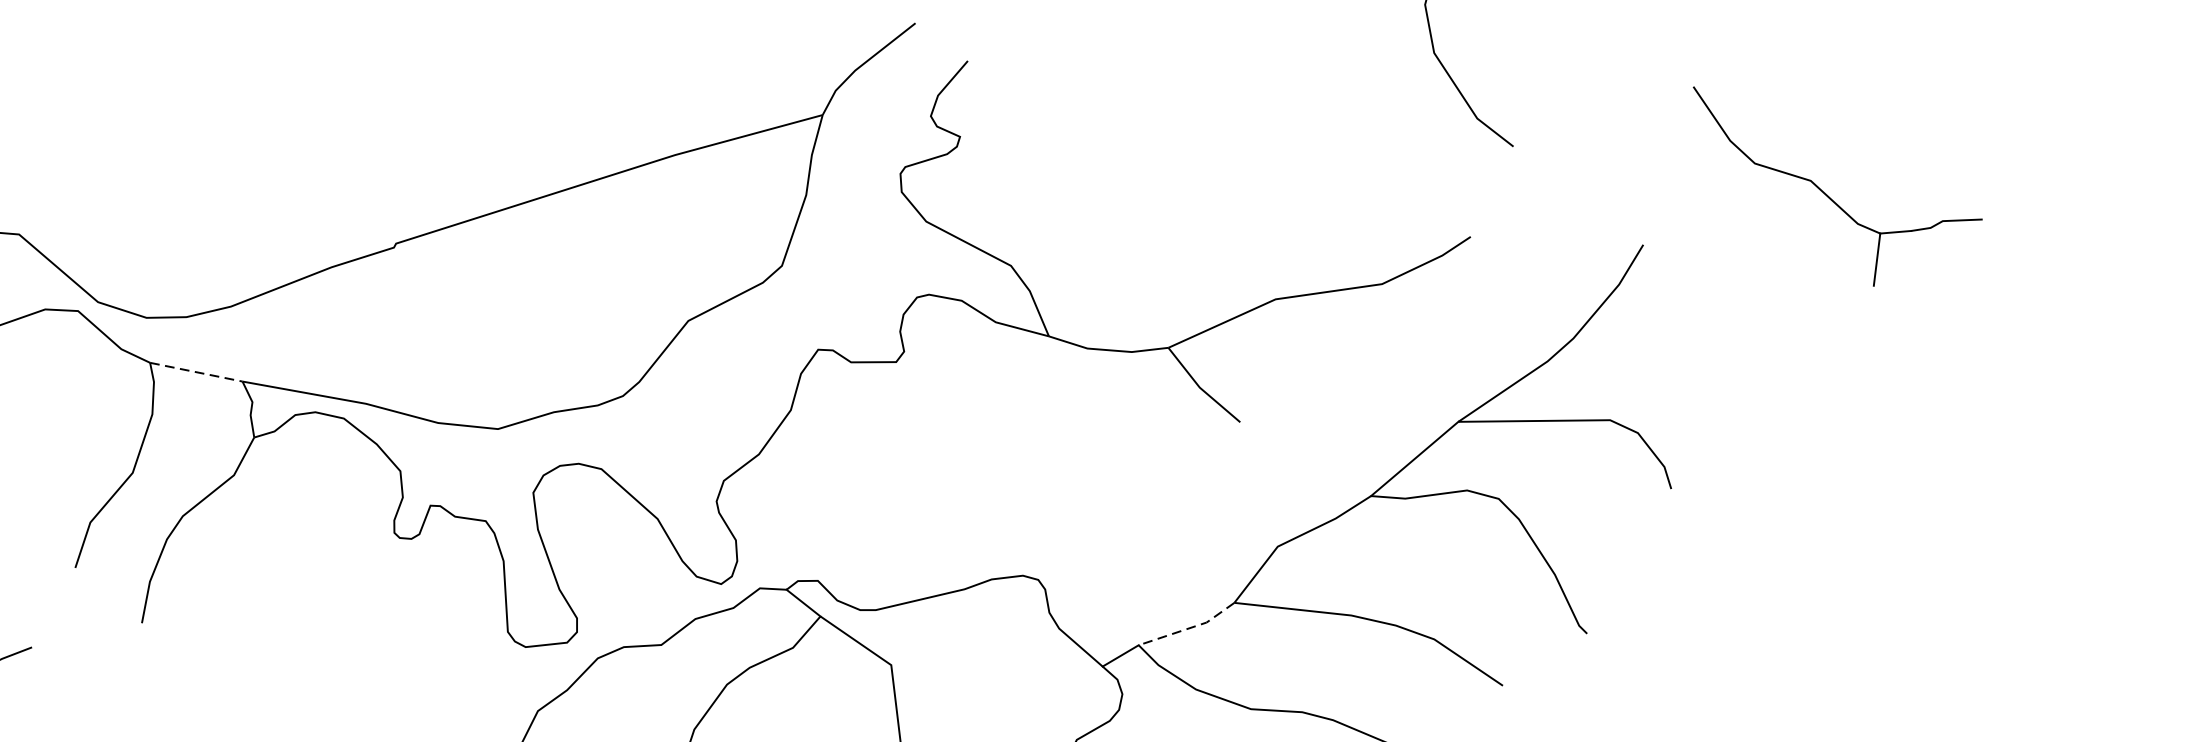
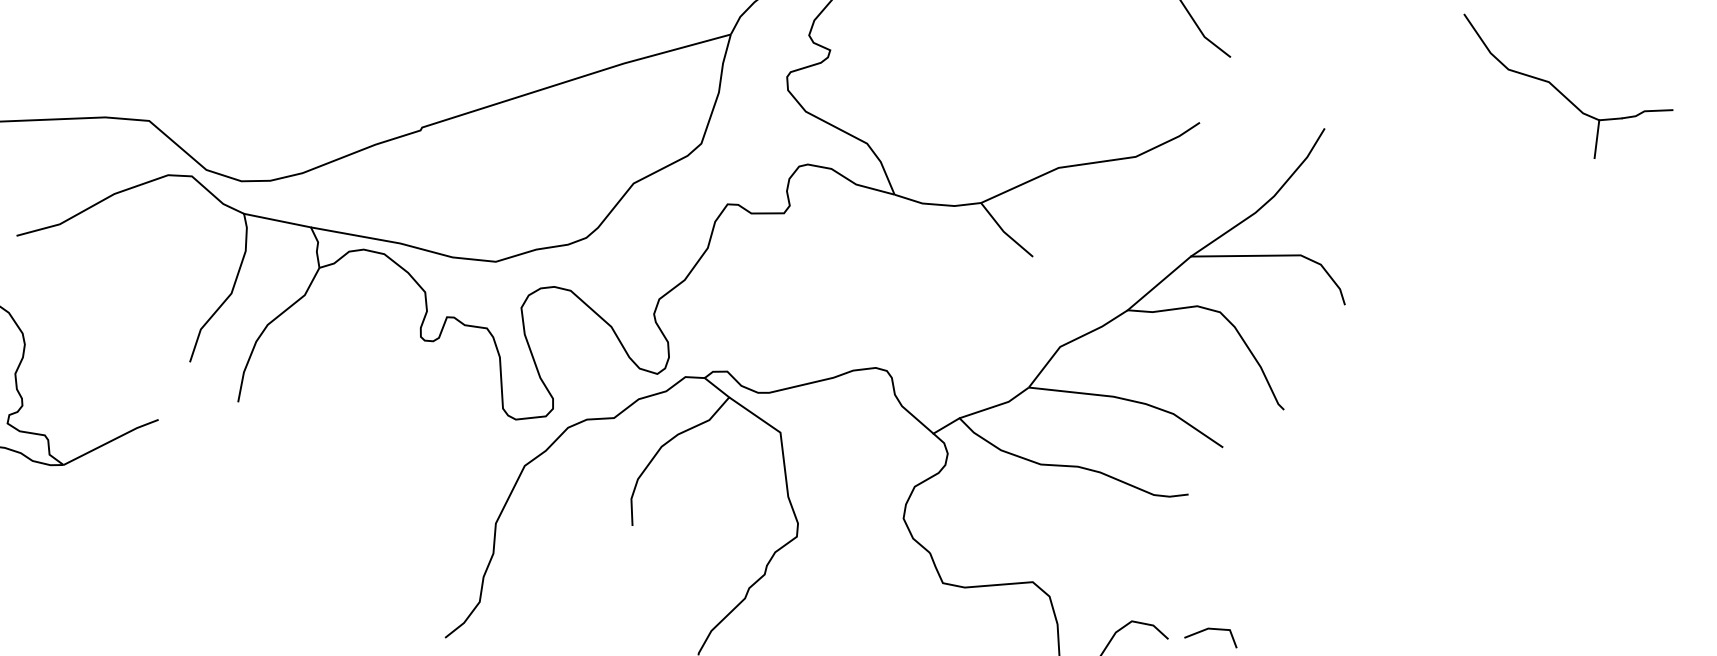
part: (1828, 195) -> (1561, 92), moved
line: (197, 372) -> (278, 220), dashed -> solid
line: (1189, 627) -> (996, 405), dashed -> solid

